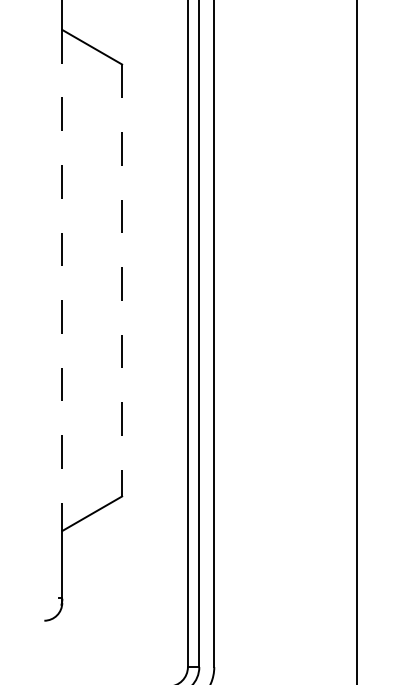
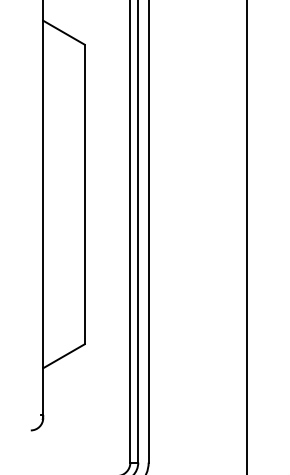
line: (62, 280) -> (43, 194), dashed -> solid
line: (121, 280) -> (84, 194), dashed -> solid

